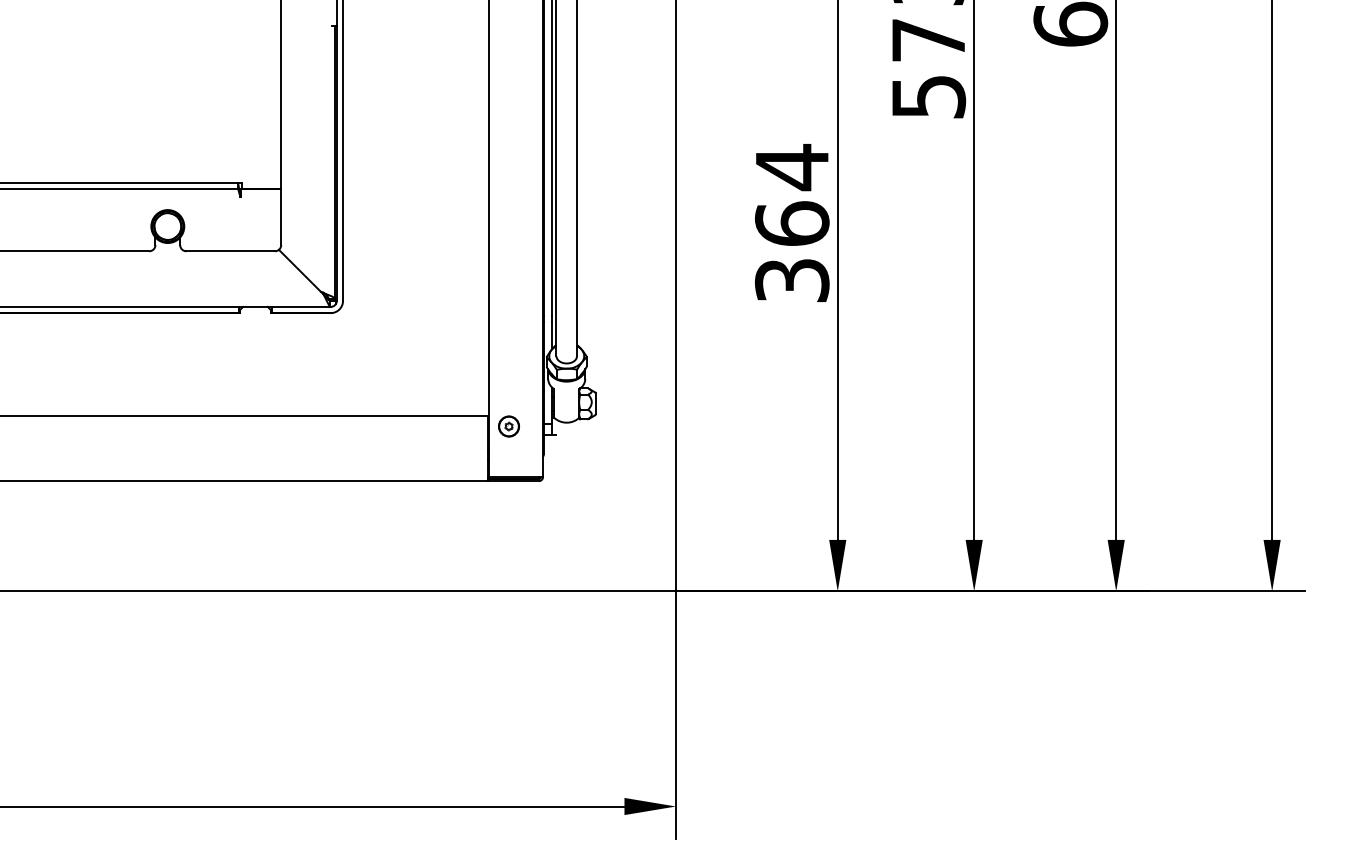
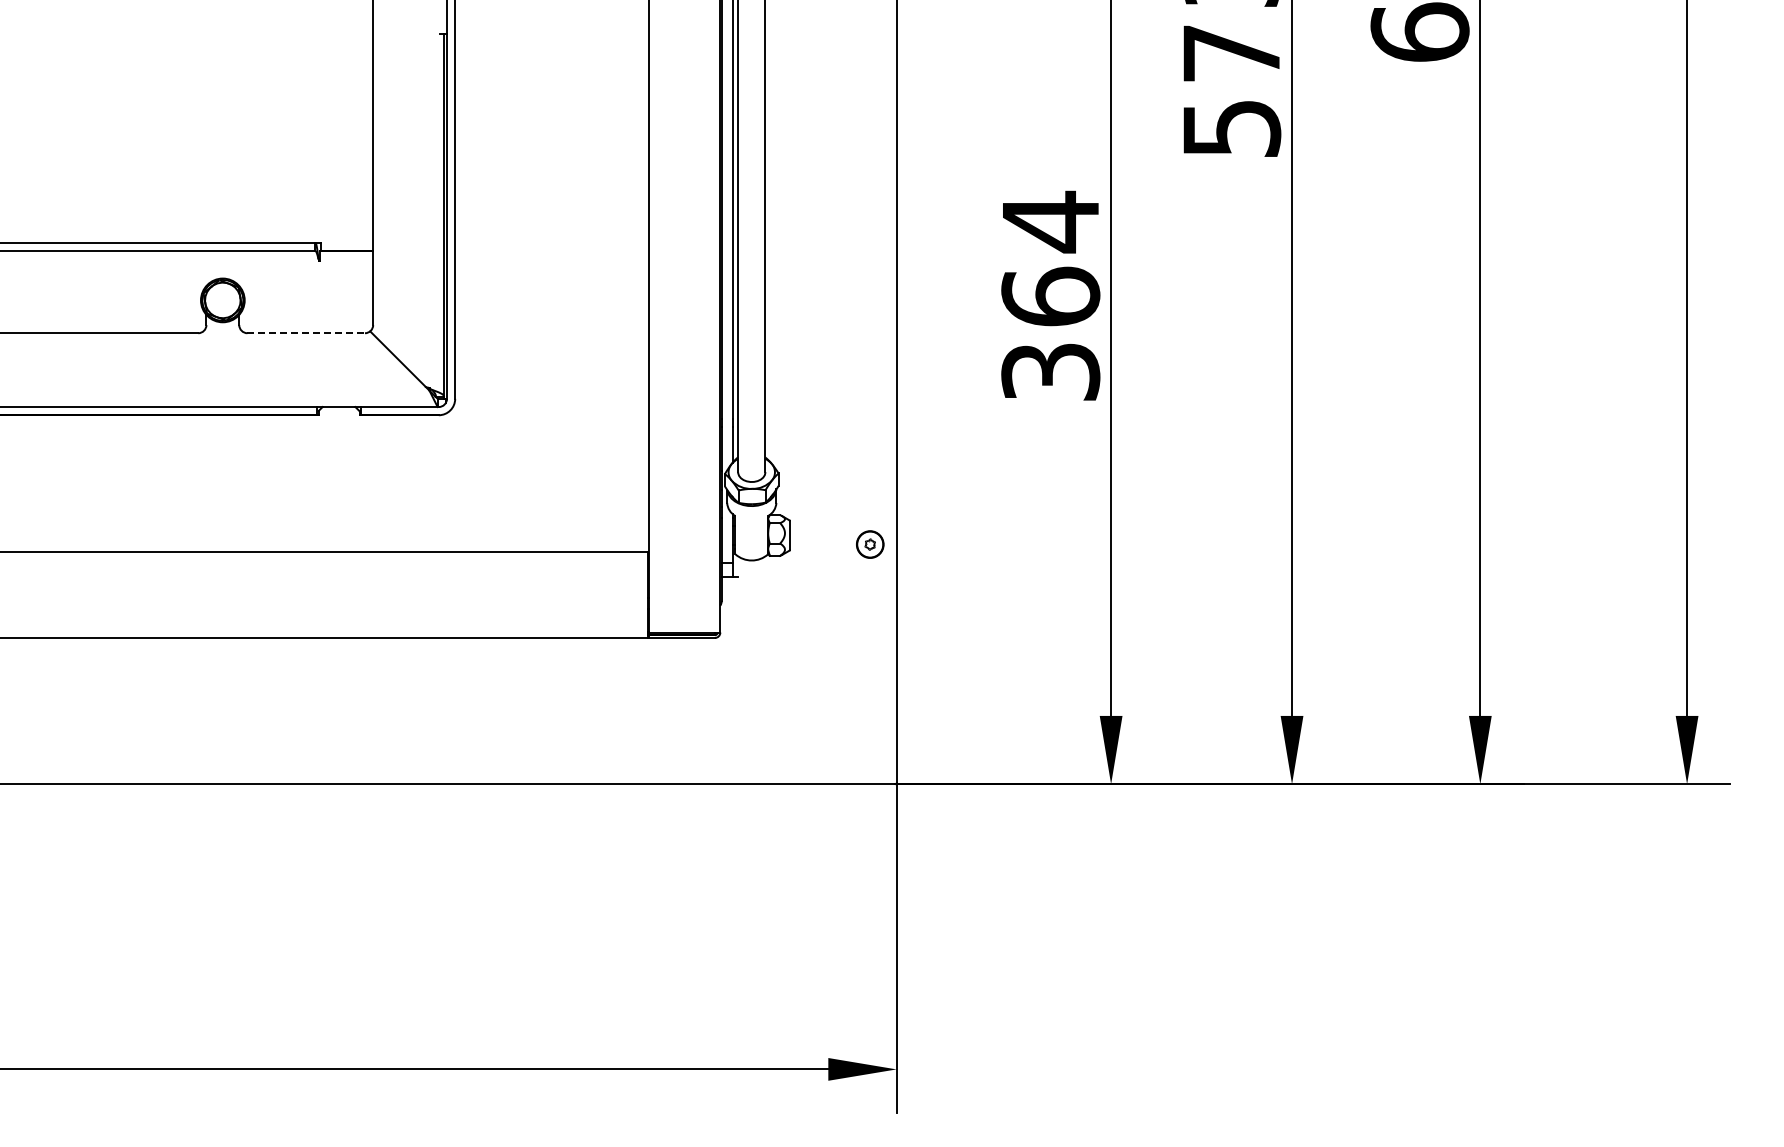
line: (230, 251) -> (306, 333), solid -> dashed
part: (509, 426) -> (870, 544), moved

